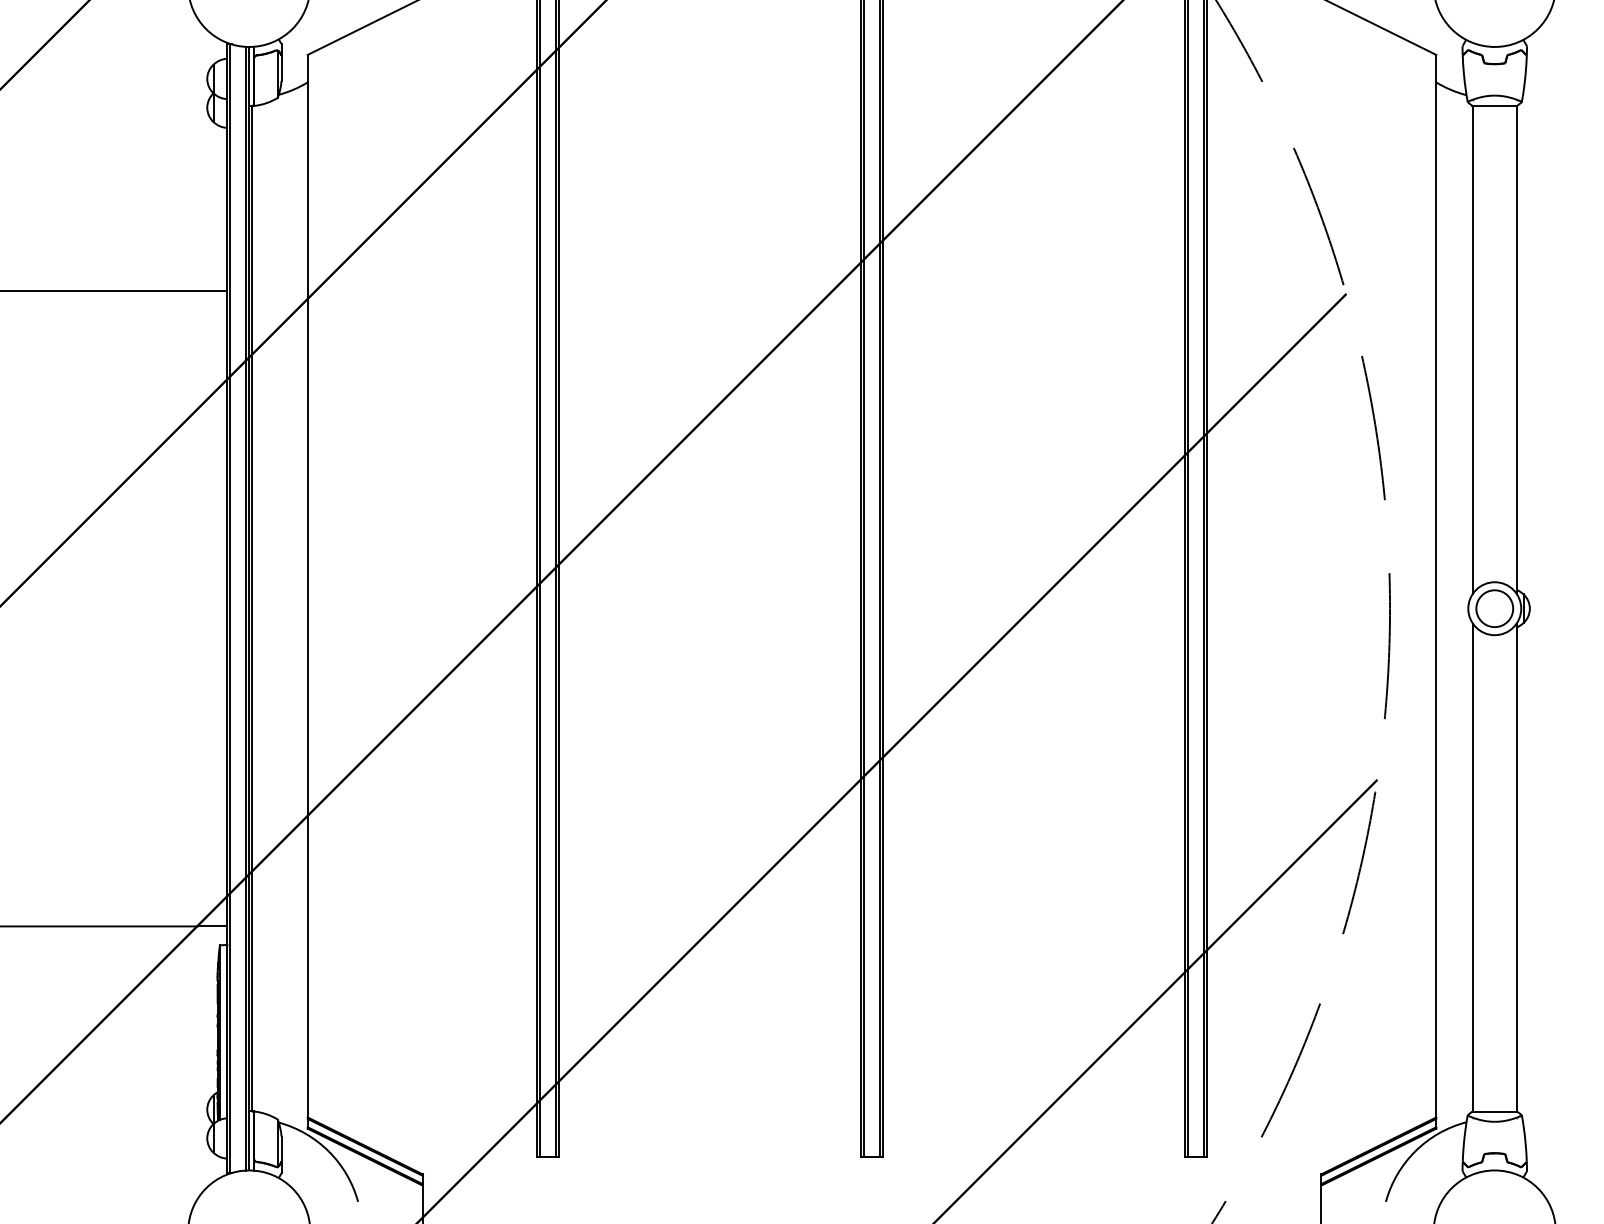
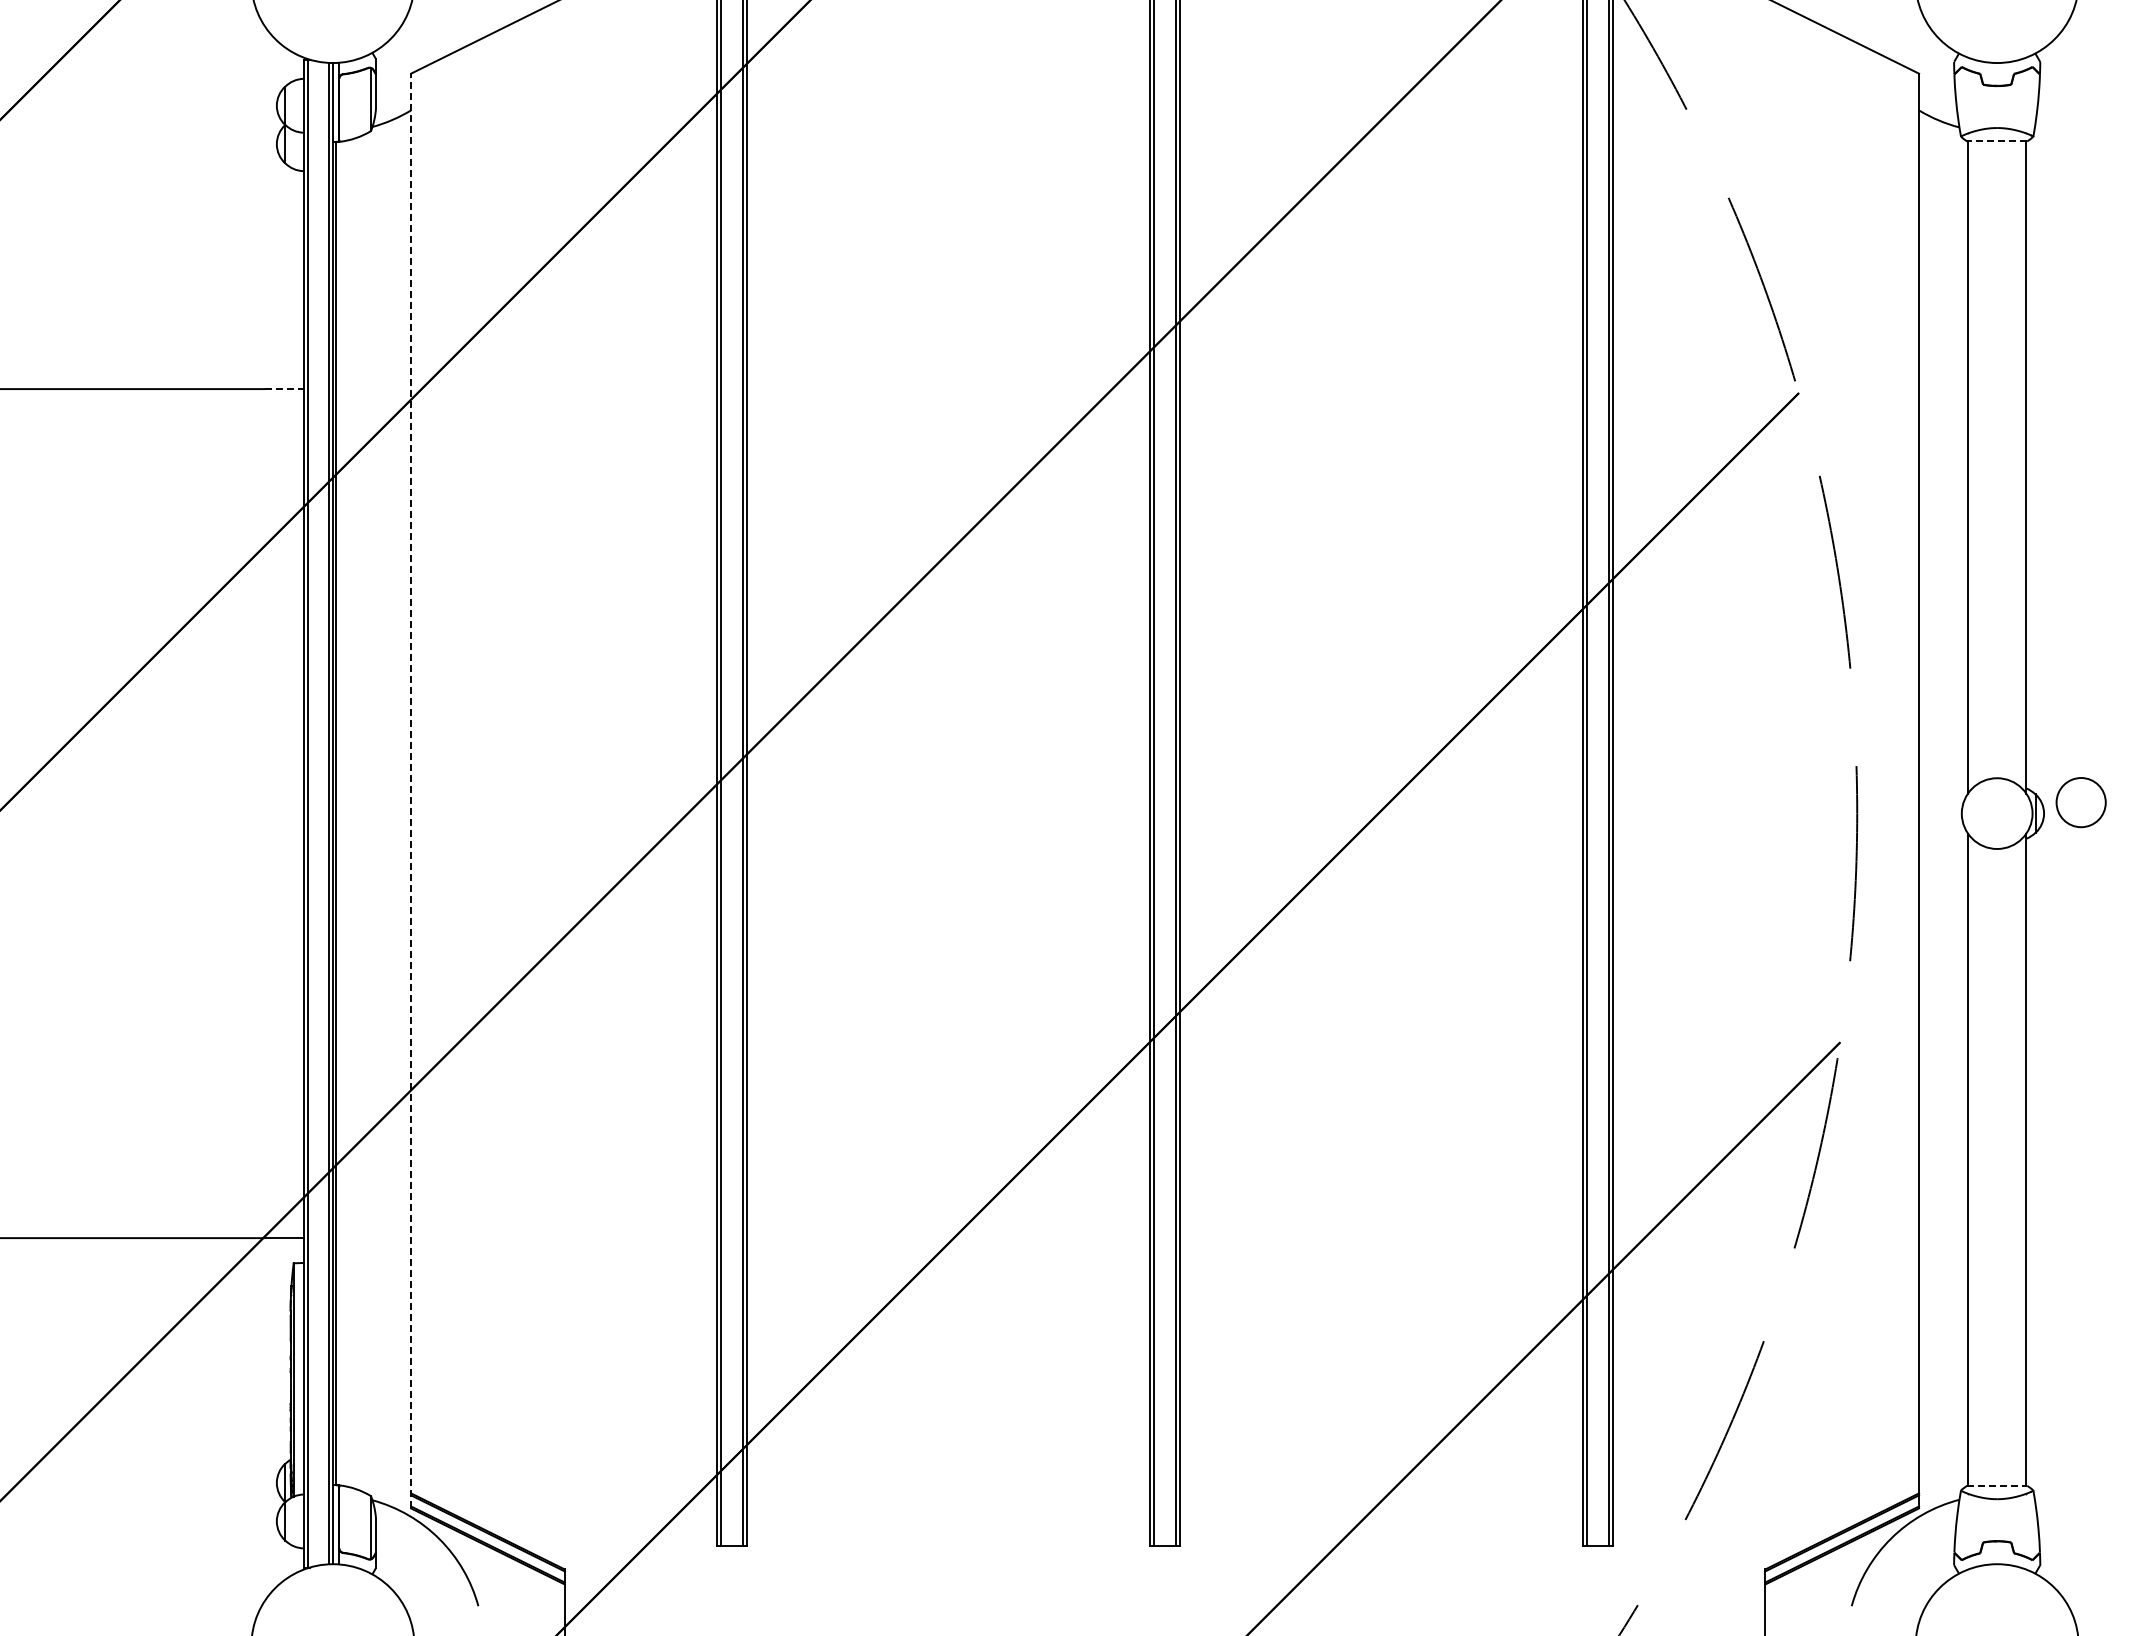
line: (1495, 105) -> (1997, 141), solid -> dashed
line: (213, 291) -> (285, 389), solid -> dashed
line: (308, 591) -> (411, 790), solid -> dashed
circle: (1494, 608) -> (2080, 802), moved
line: (1495, 1111) -> (1997, 1485), solid -> dashed

